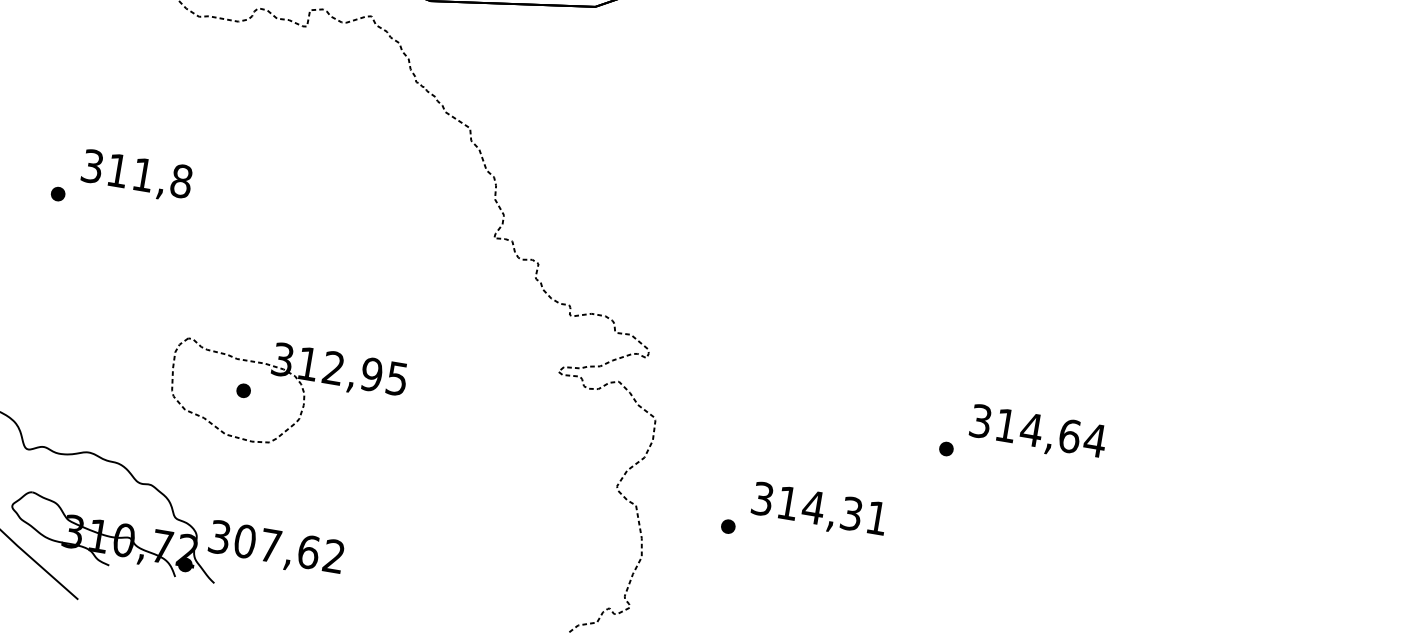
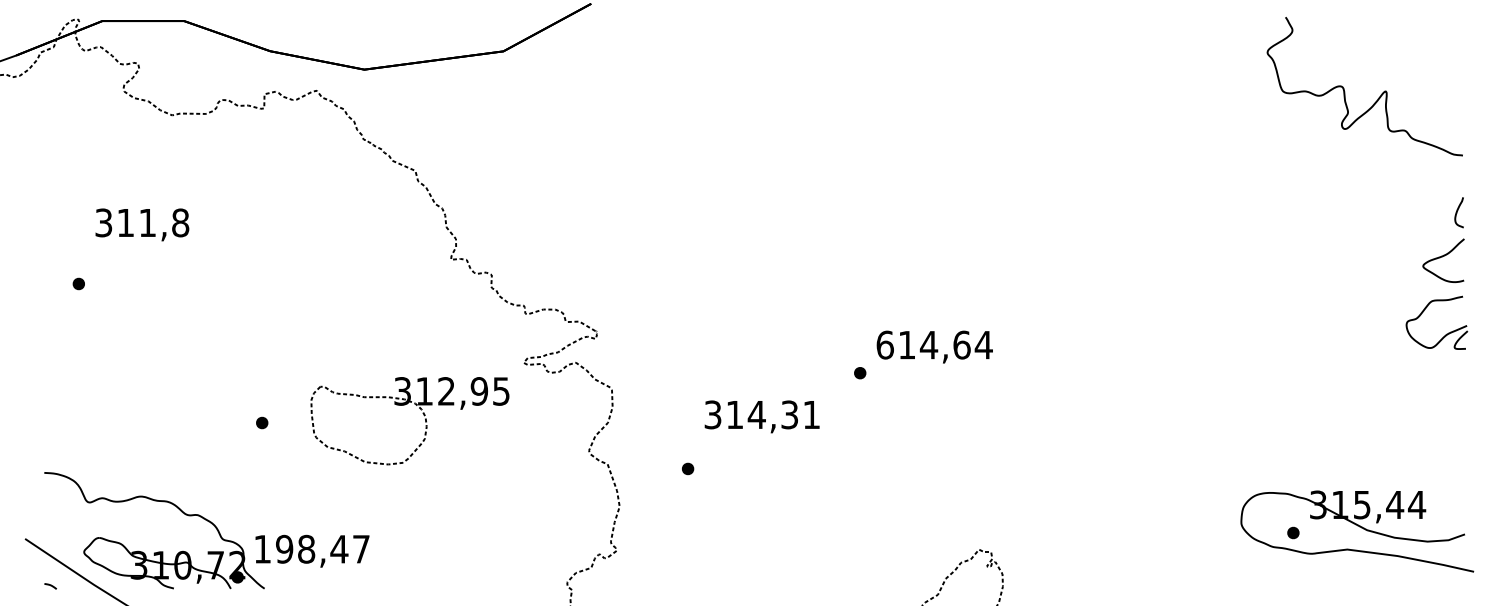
text: (137, 175) -> (142, 224), moved
part: (302, 391) -> (423, 415), moved
text: (980, 420) -> (884, 344), 314,64 -> 614,64
text: (818, 510) -> (761, 416), moved
text: (276, 545) -> (311, 548), 307,62 -> 198,47

